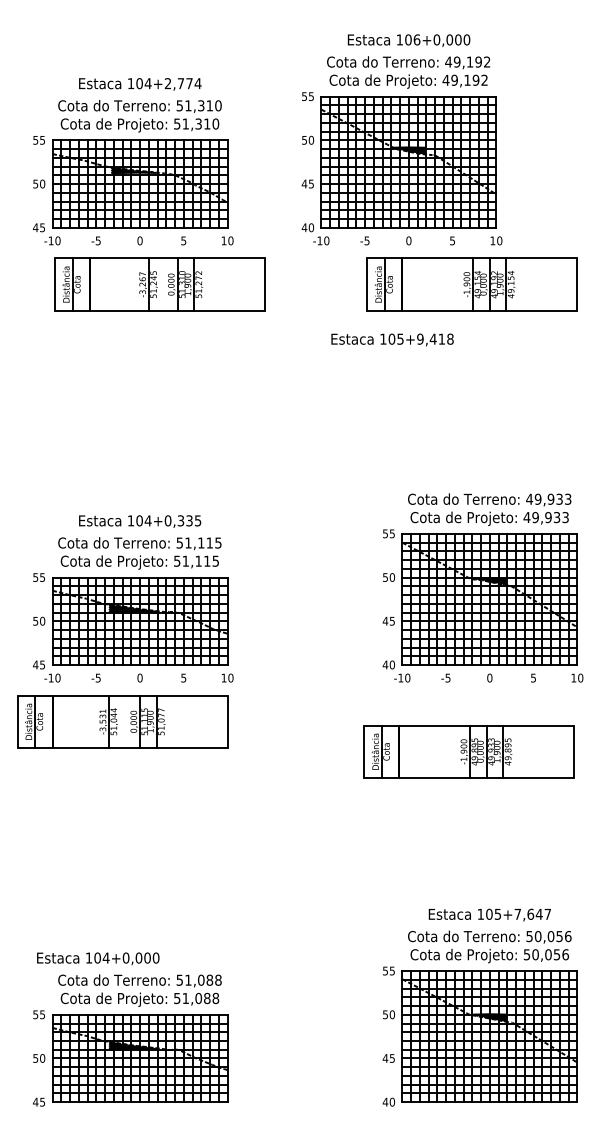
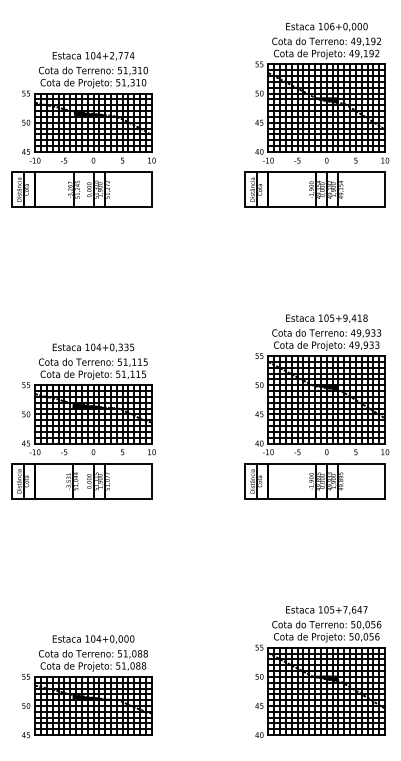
part: (402, 138) -> (322, 92), moved
part: (159, 284) -> (81, 189), moved
text: (391, 339) -> (326, 318), moved
part: (468, 751) -> (314, 481), moved
text: (98, 958) -> (93, 639), moved

